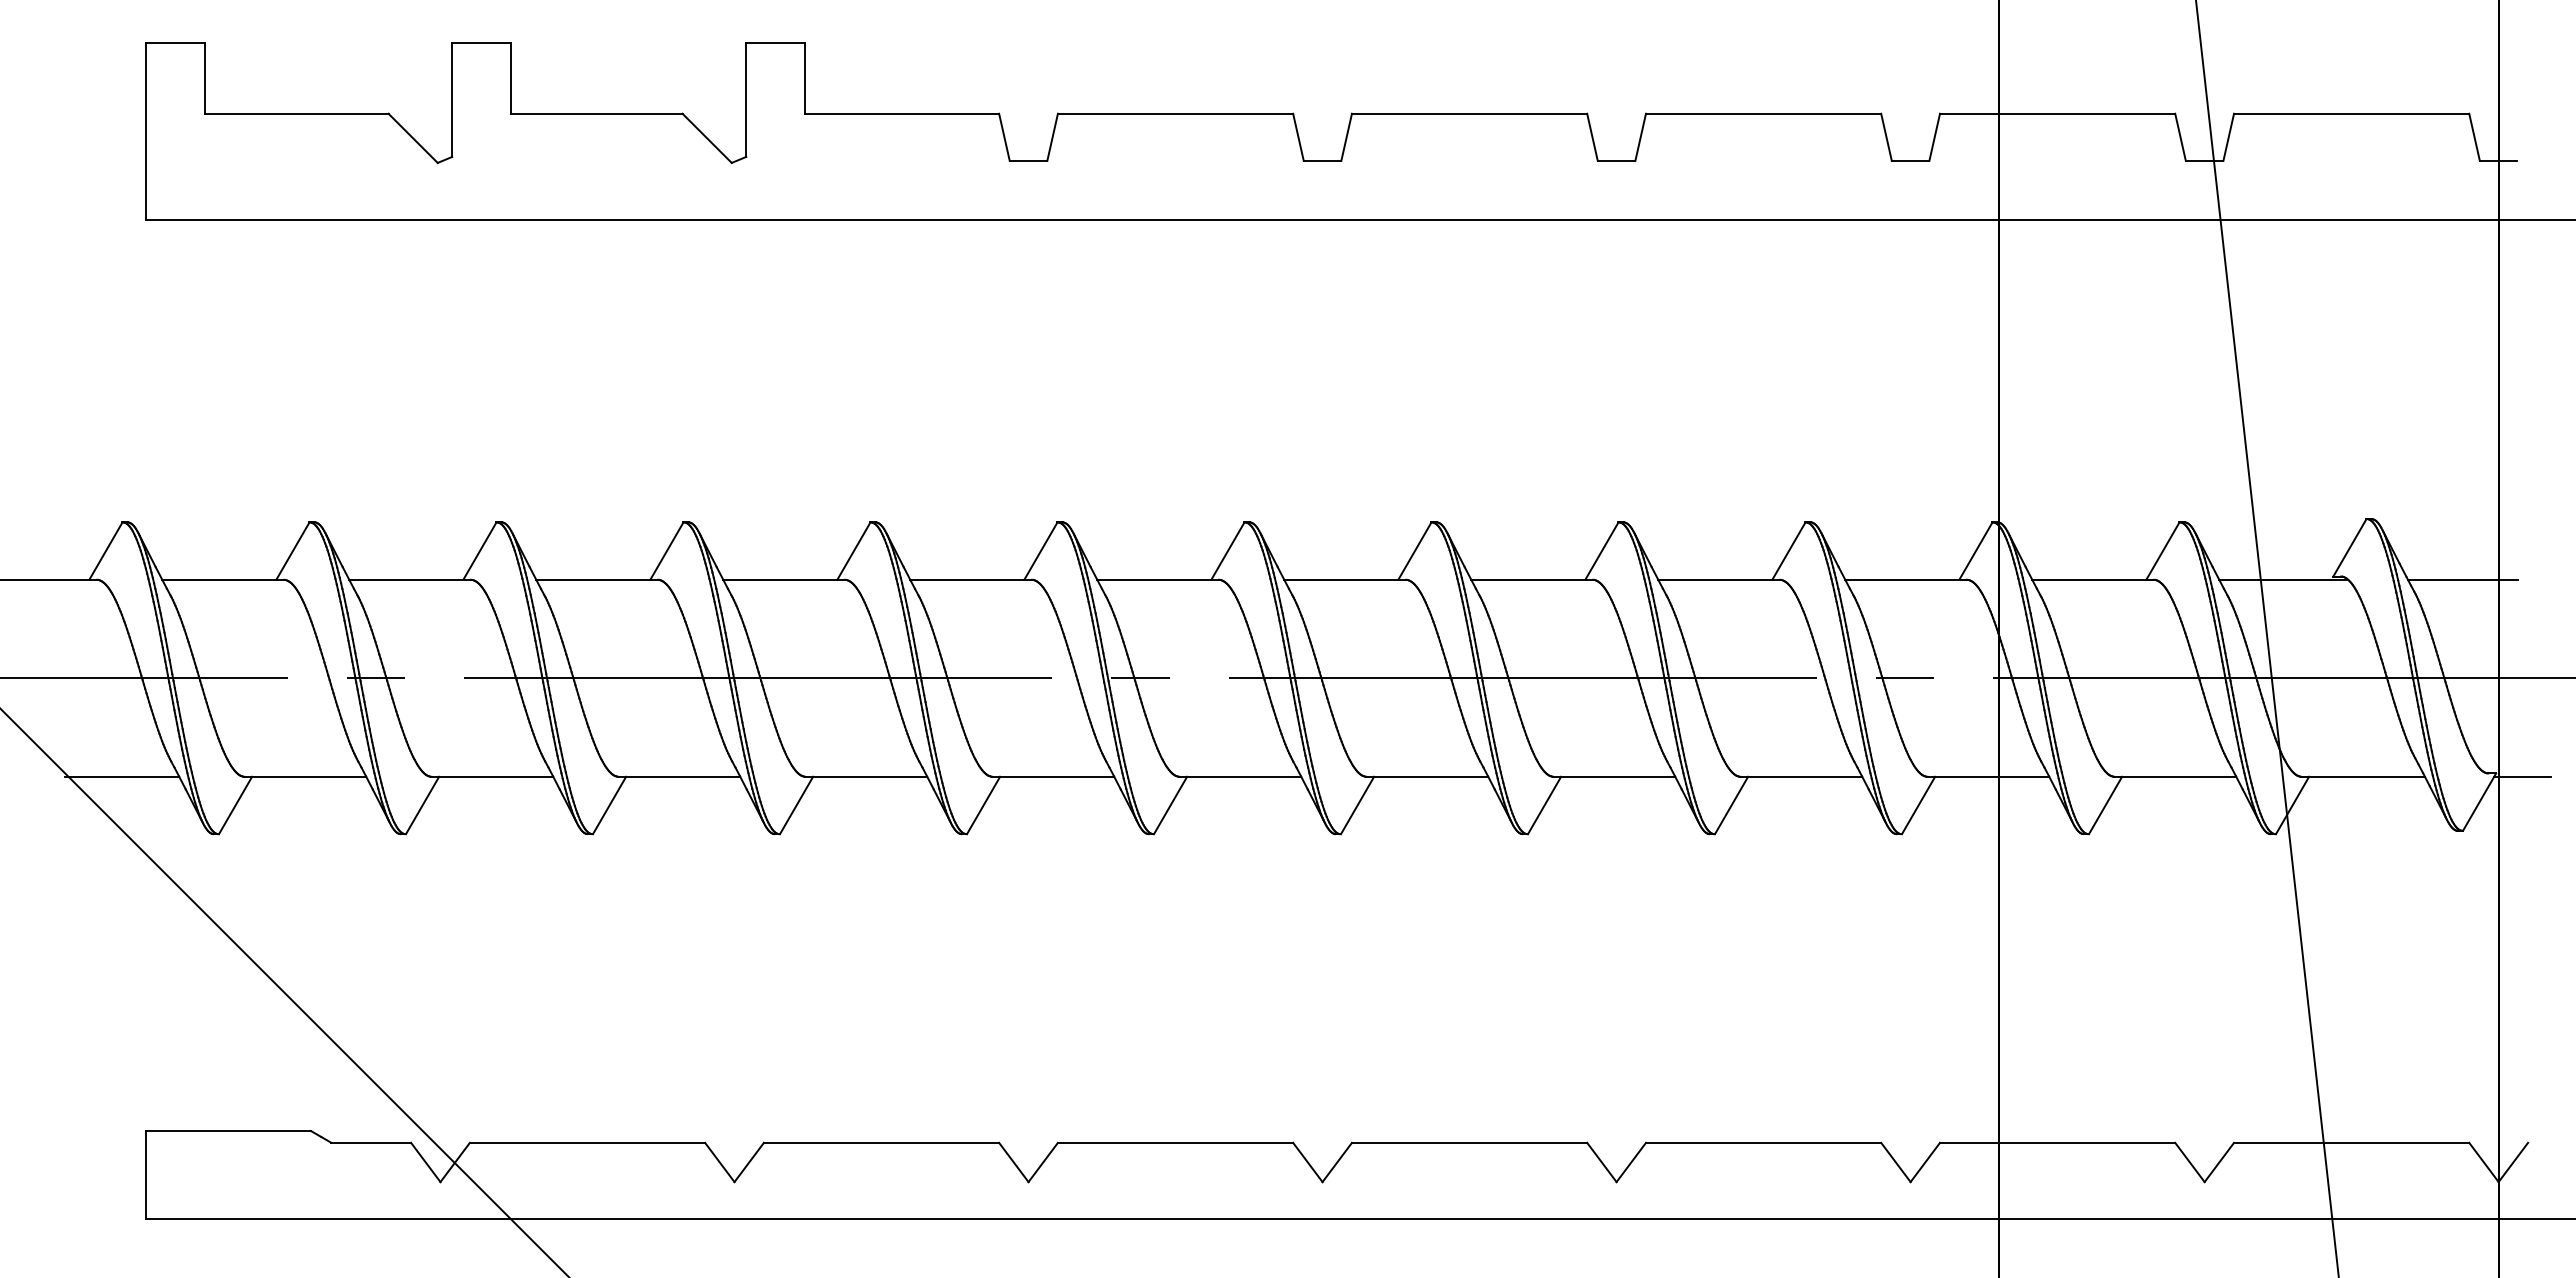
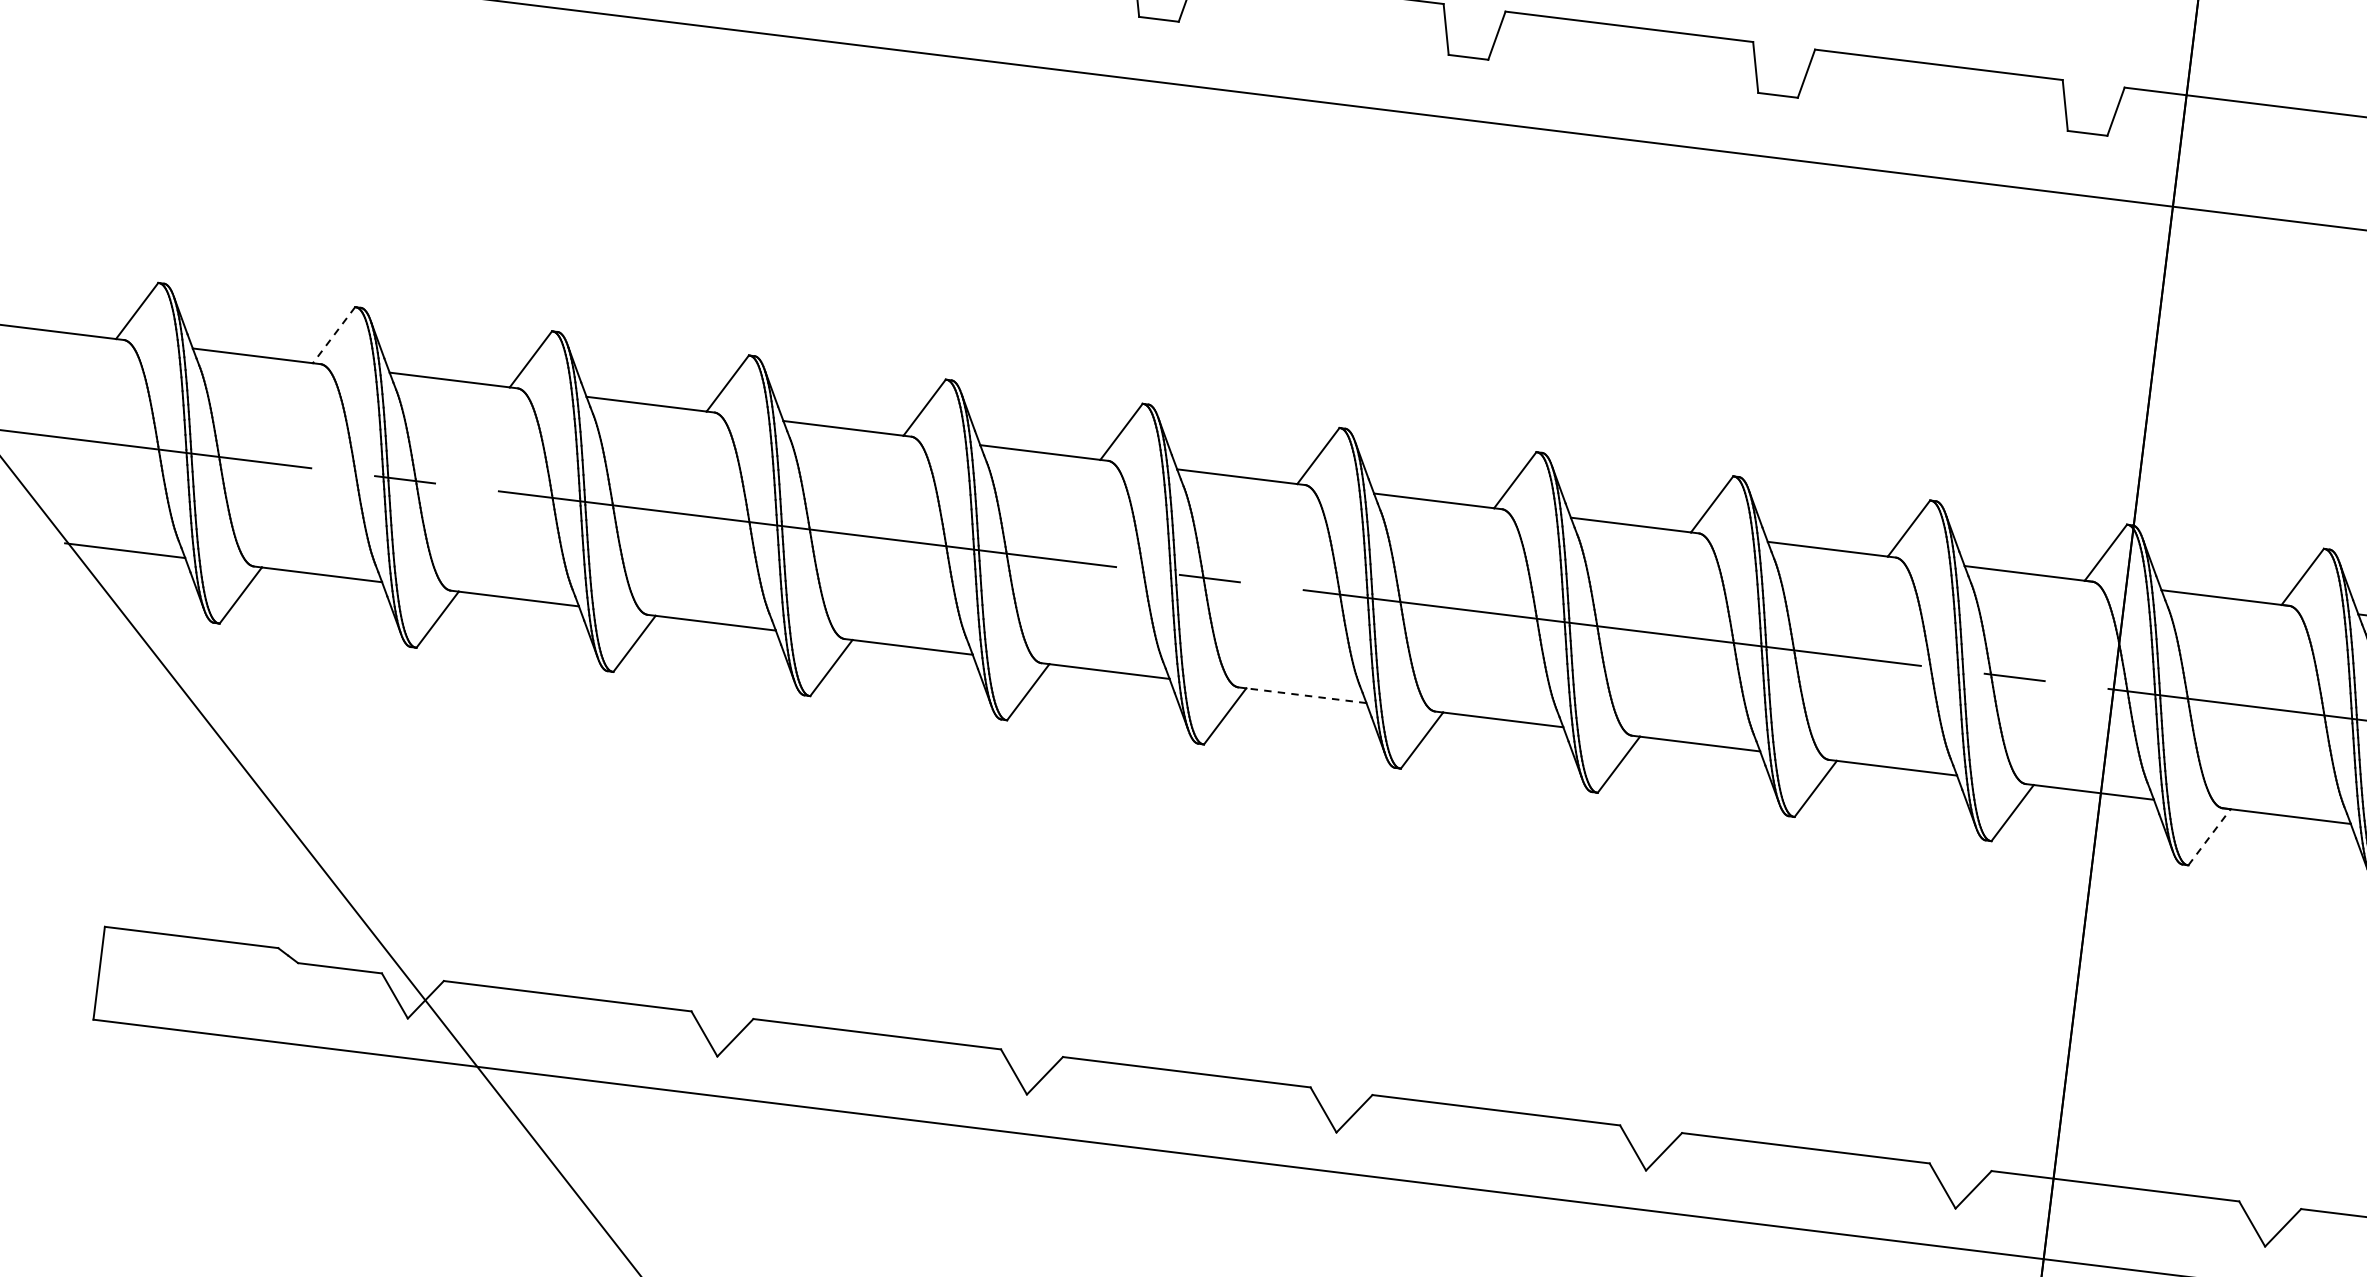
line: (292, 551) -> (333, 335), solid -> dashed
line: (1243, 776) -> (1305, 695), solid -> dashed
line: (2105, 805) -> (2209, 837), solid -> dashed

